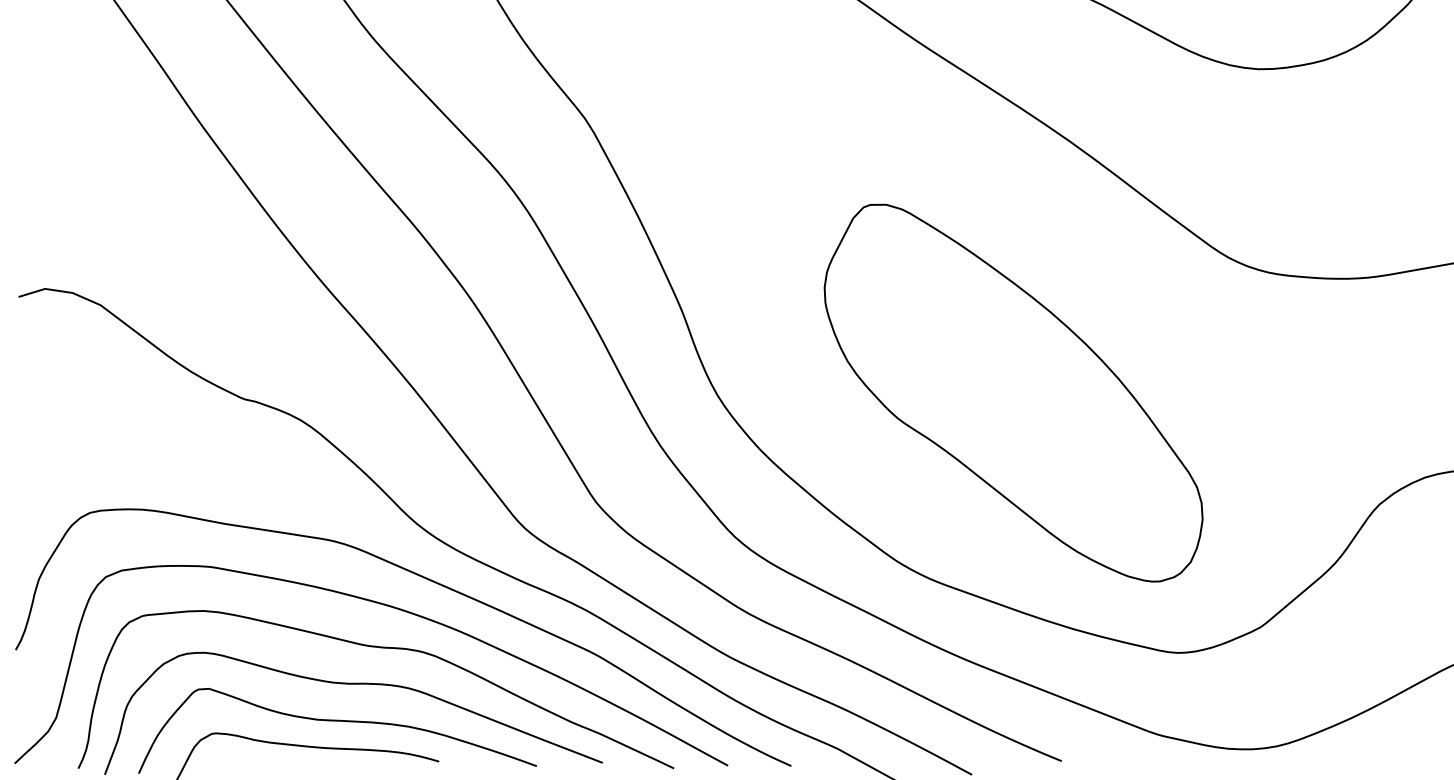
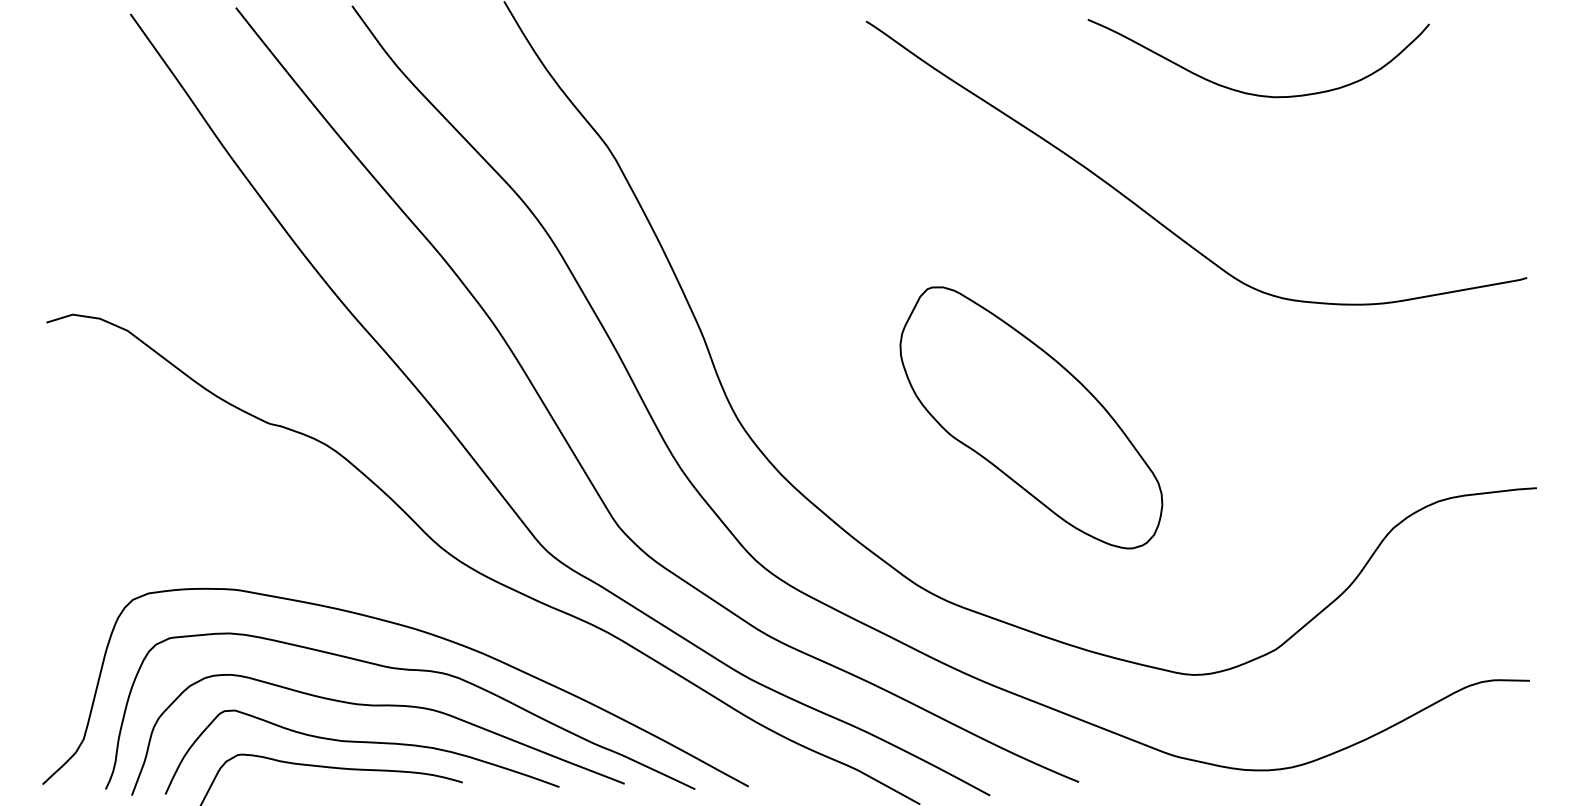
part: (1013, 392) -> (1031, 417), size x0.7
curve: (430, 581) -> (454, 604), removed

